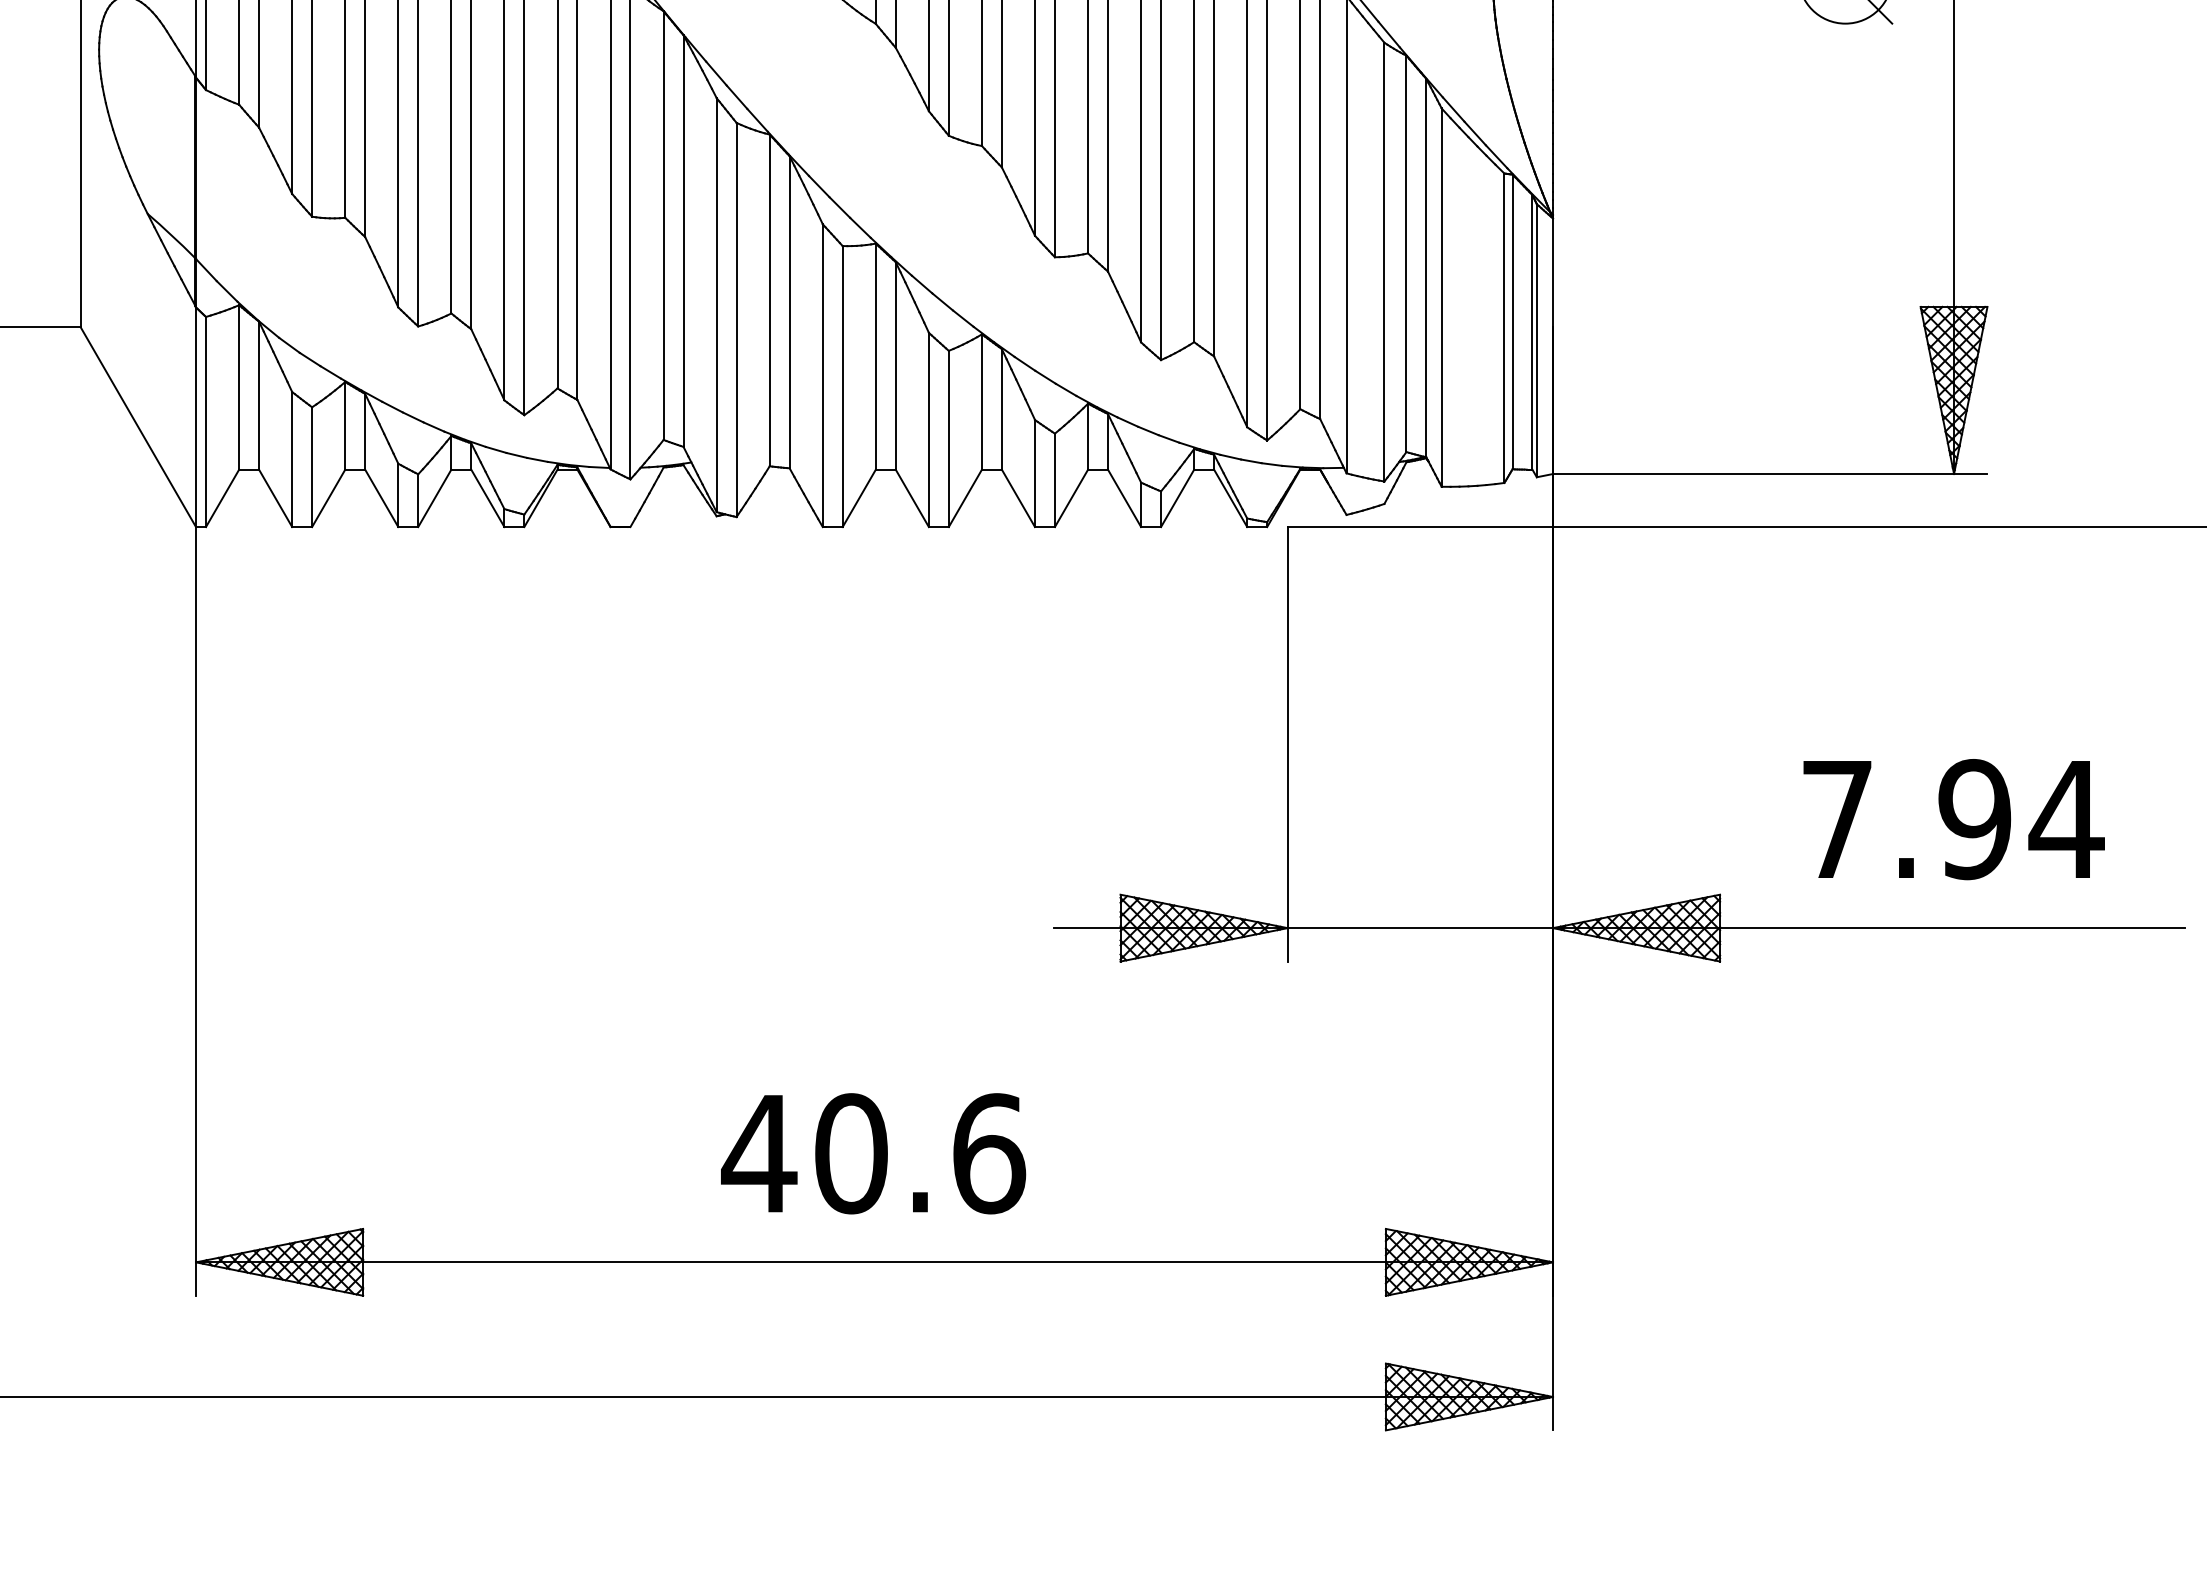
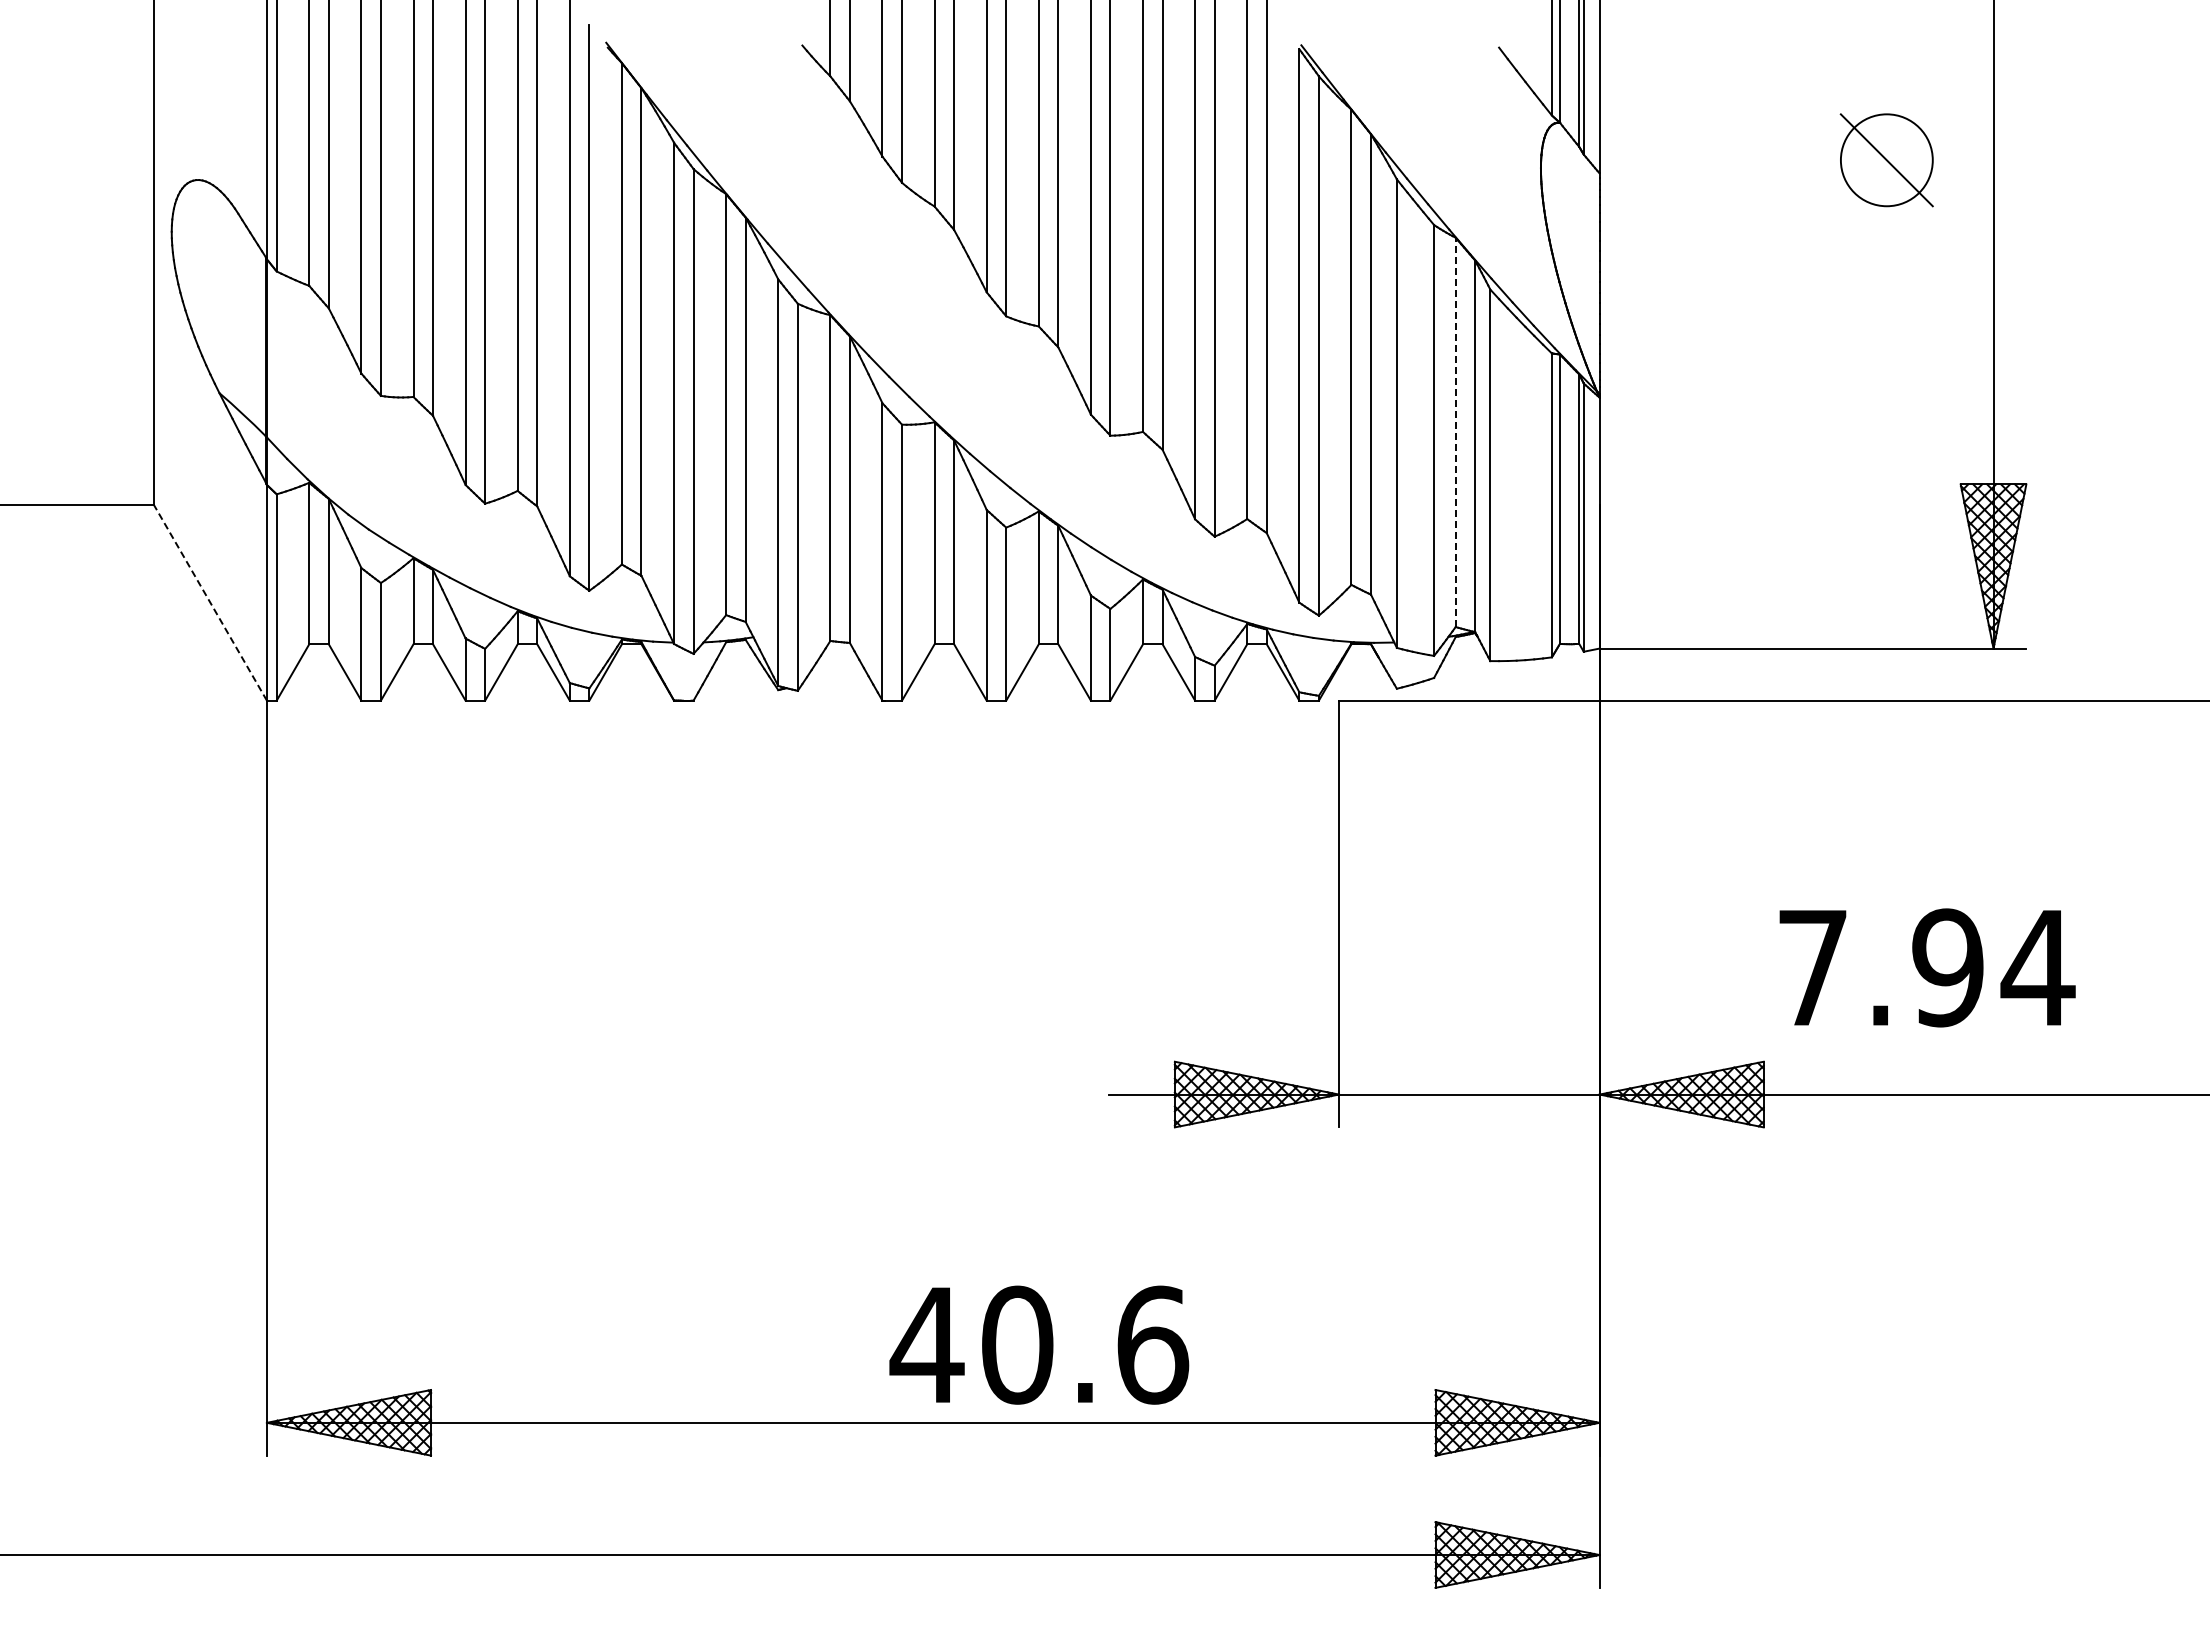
line: (1406, 254) -> (1455, 432), solid -> dashed
line: (138, 427) -> (210, 602), solid -> dashed
text: (1954, 819) -> (1927, 967), moved
text: (873, 1153) -> (1039, 1344), moved

